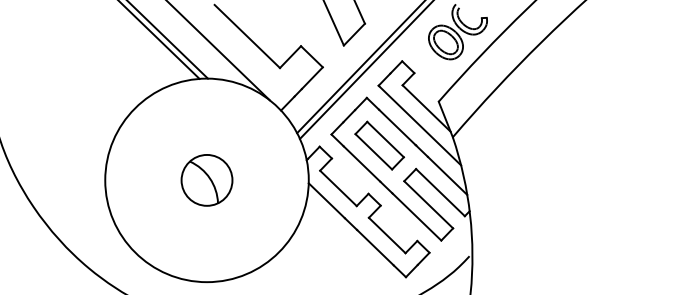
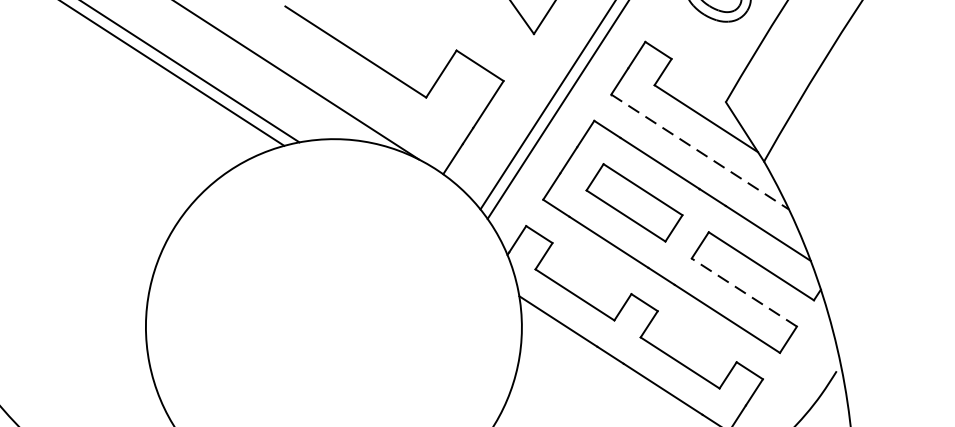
line: (420, 125) -> (701, 151), solid -> dashed
part: (206, 180) -> (333, 327), removed
line: (428, 204) -> (743, 292), solid -> dashed

